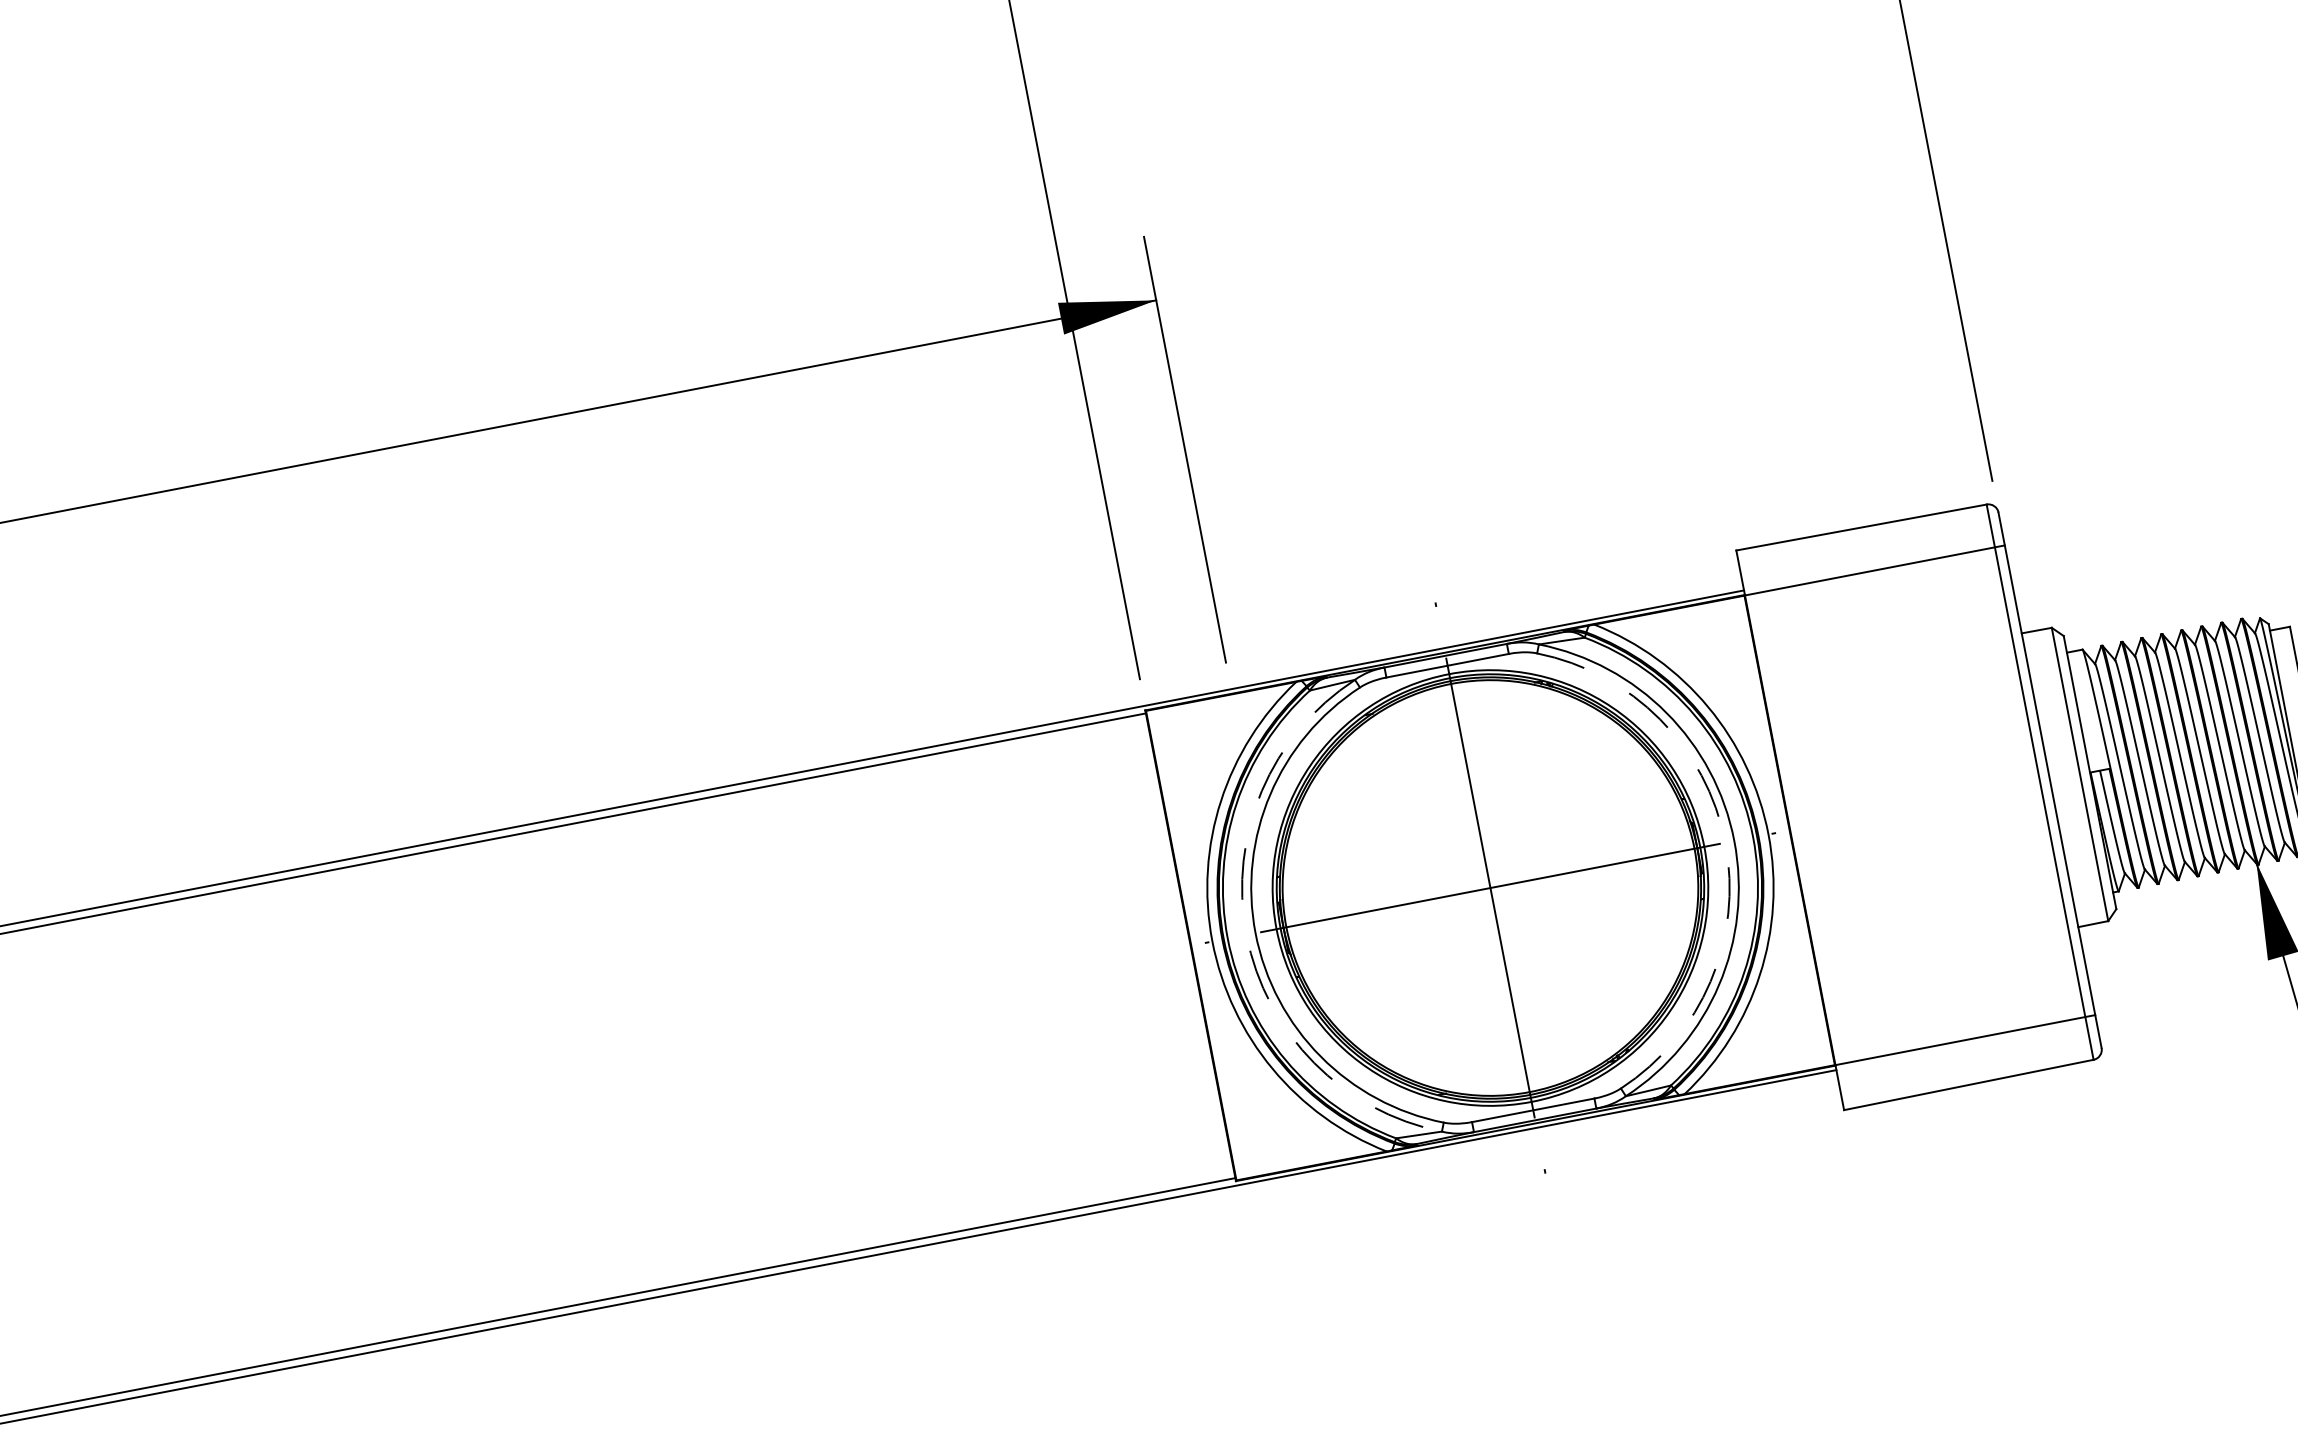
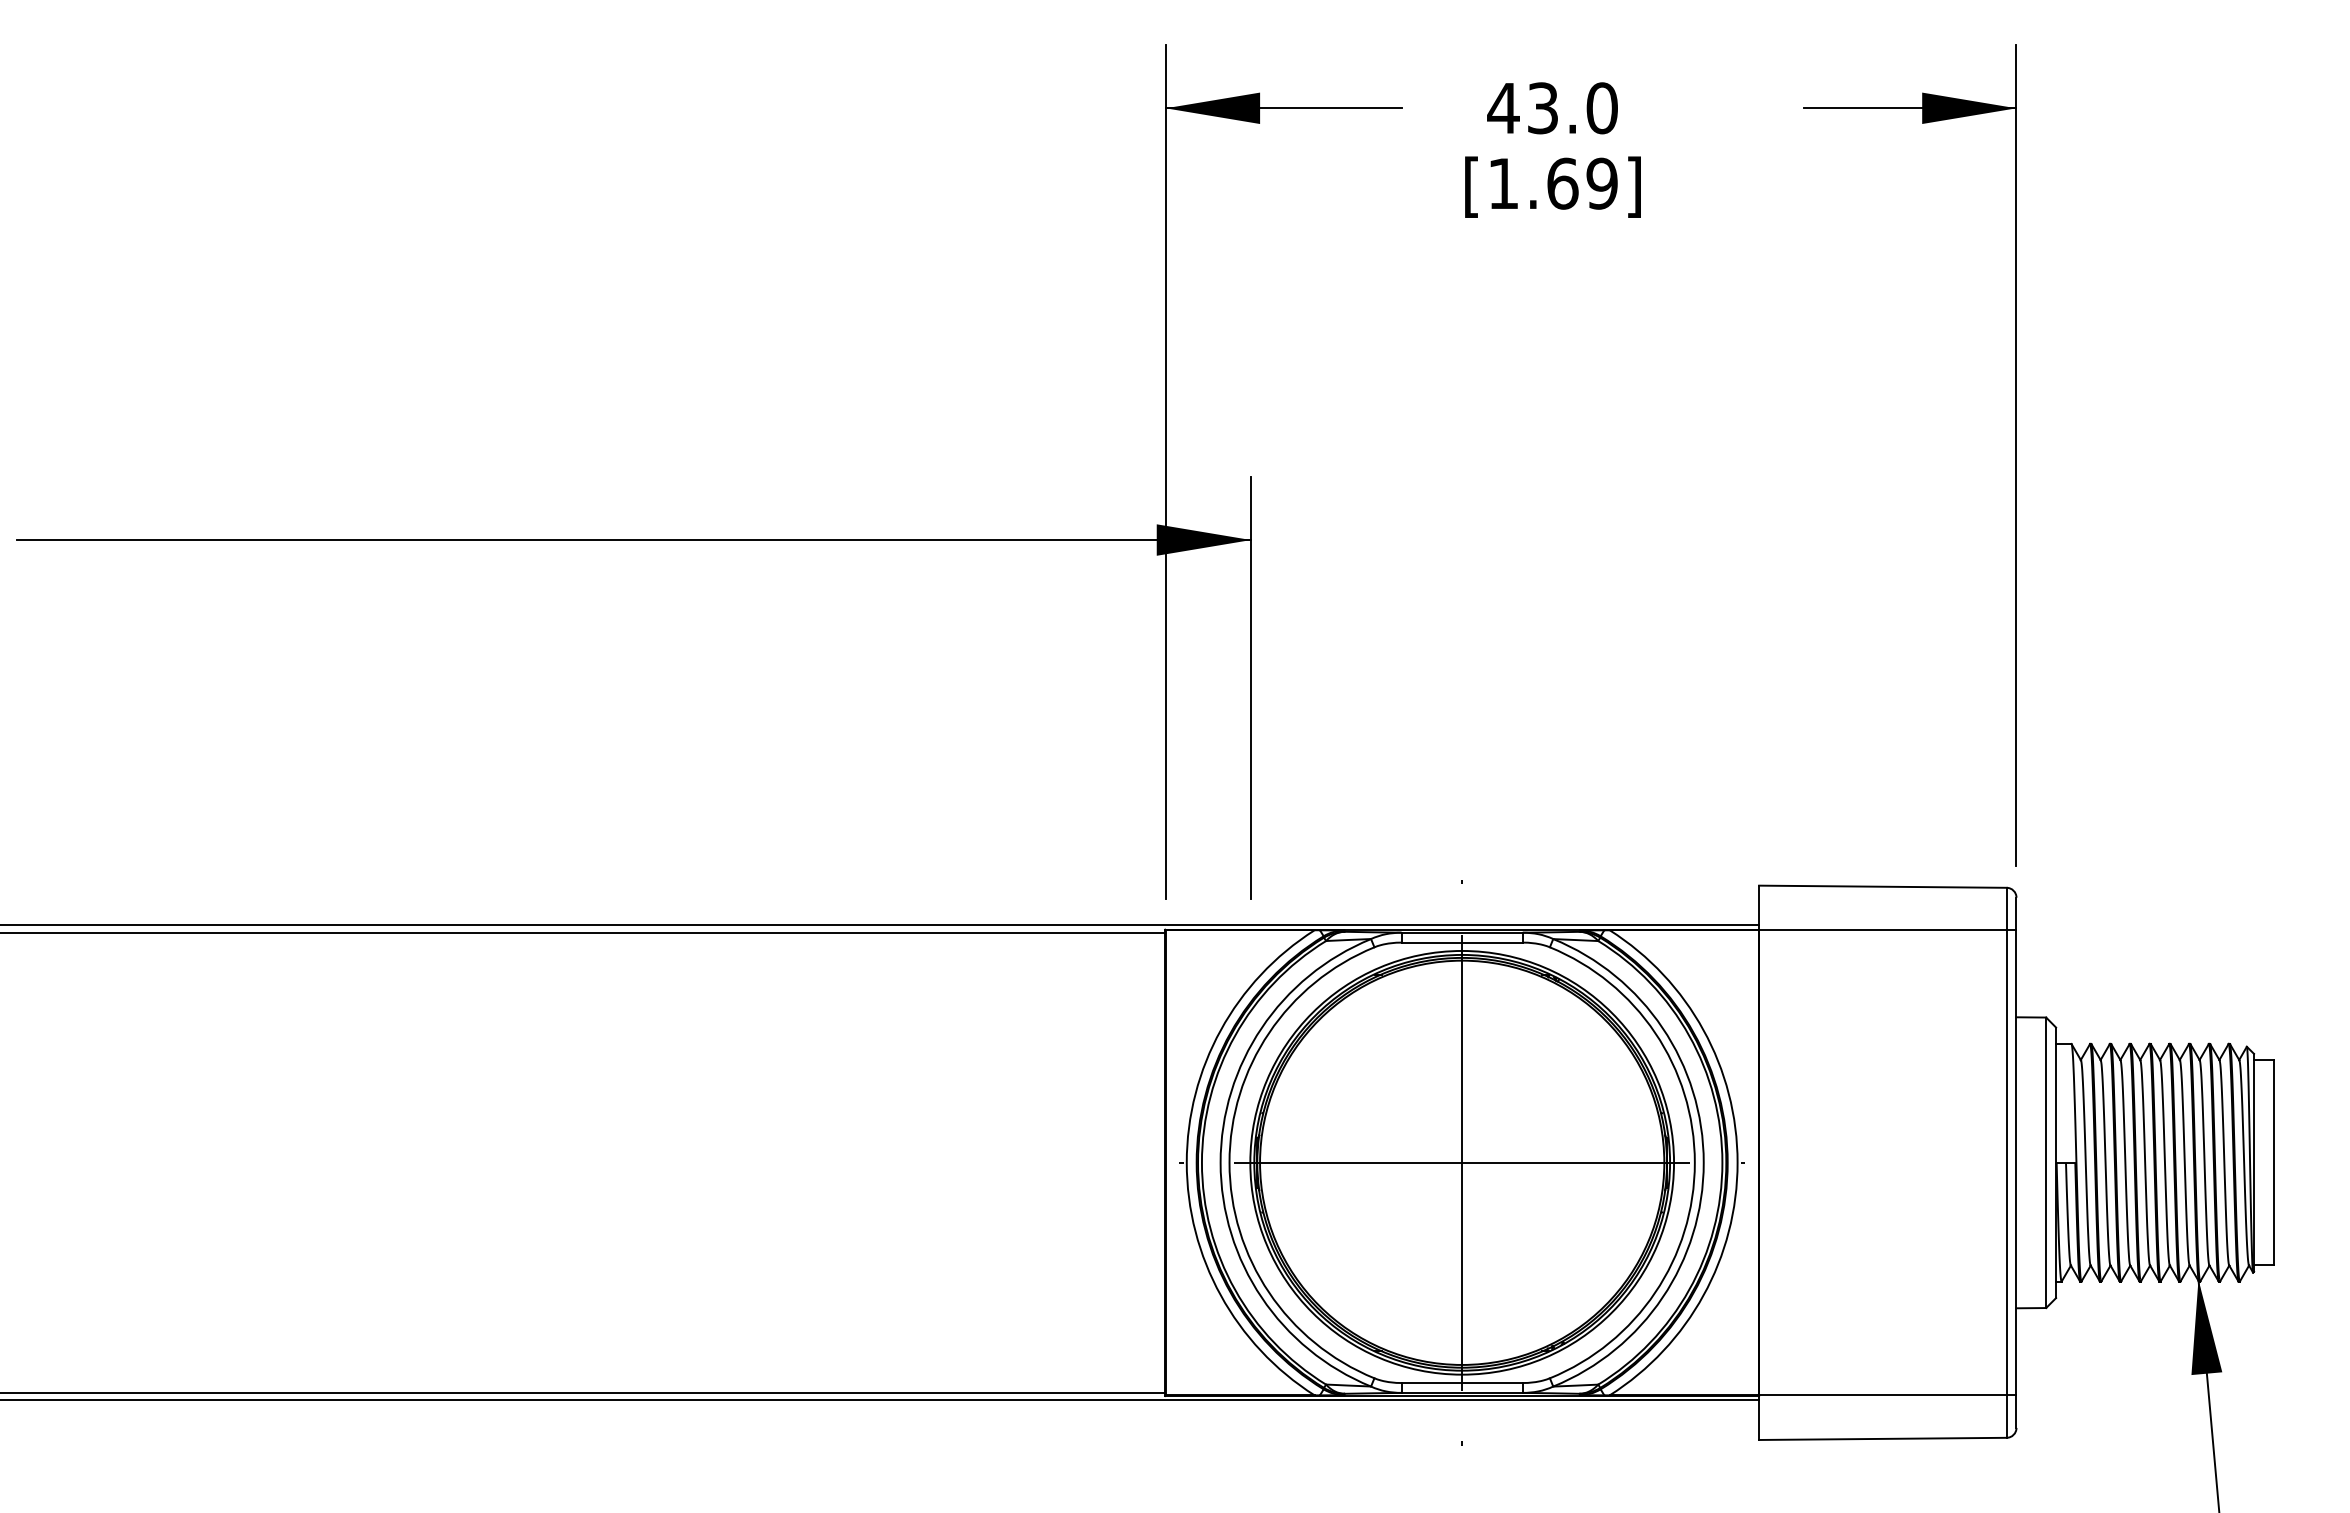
arc: (1724, 842) -> (1694, 1162), dashed -> solid
arc: (1246, 934) -> (1220, 1162), dashed -> solid

